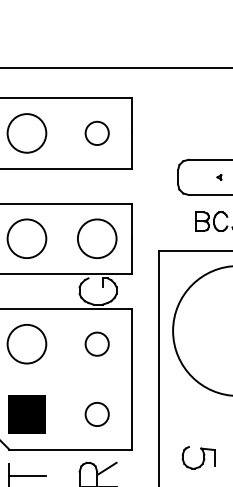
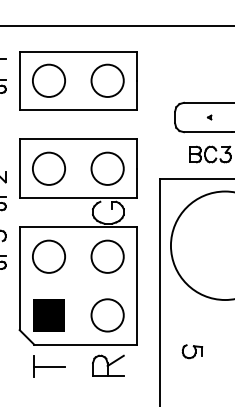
circle: (97, 132) -> (107, 80), size x1.67
circle: (97, 343) -> (107, 256), size x1.67
circle: (97, 414) -> (107, 315), size x1.67
part: (198, 457) -> (192, 351), size x0.71

